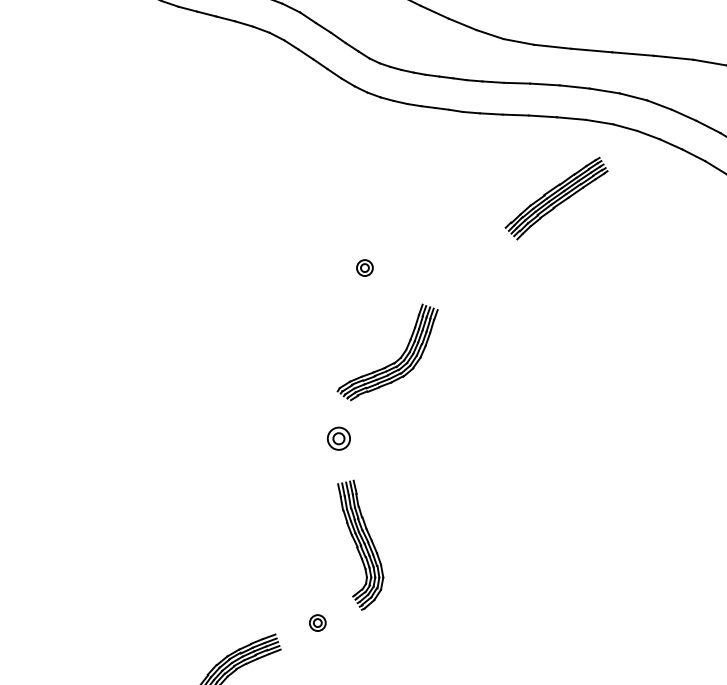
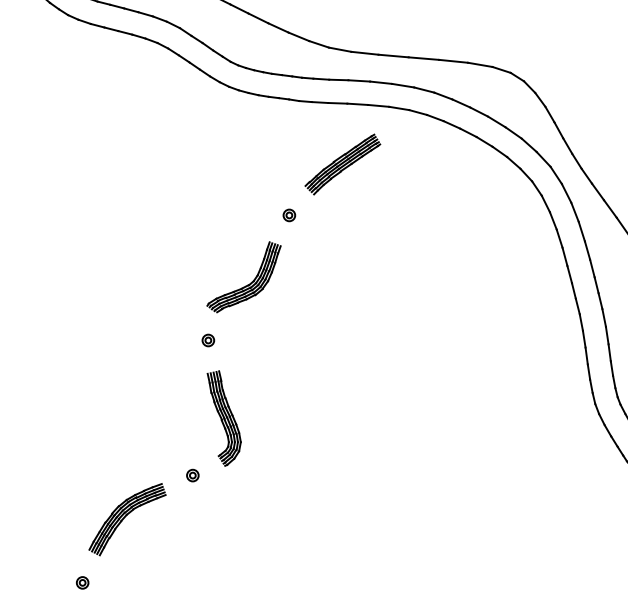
part: (556, 198) -> (342, 164), moved
part: (365, 268) -> (289, 215), moved
part: (339, 438) -> (208, 340), size x0.71

